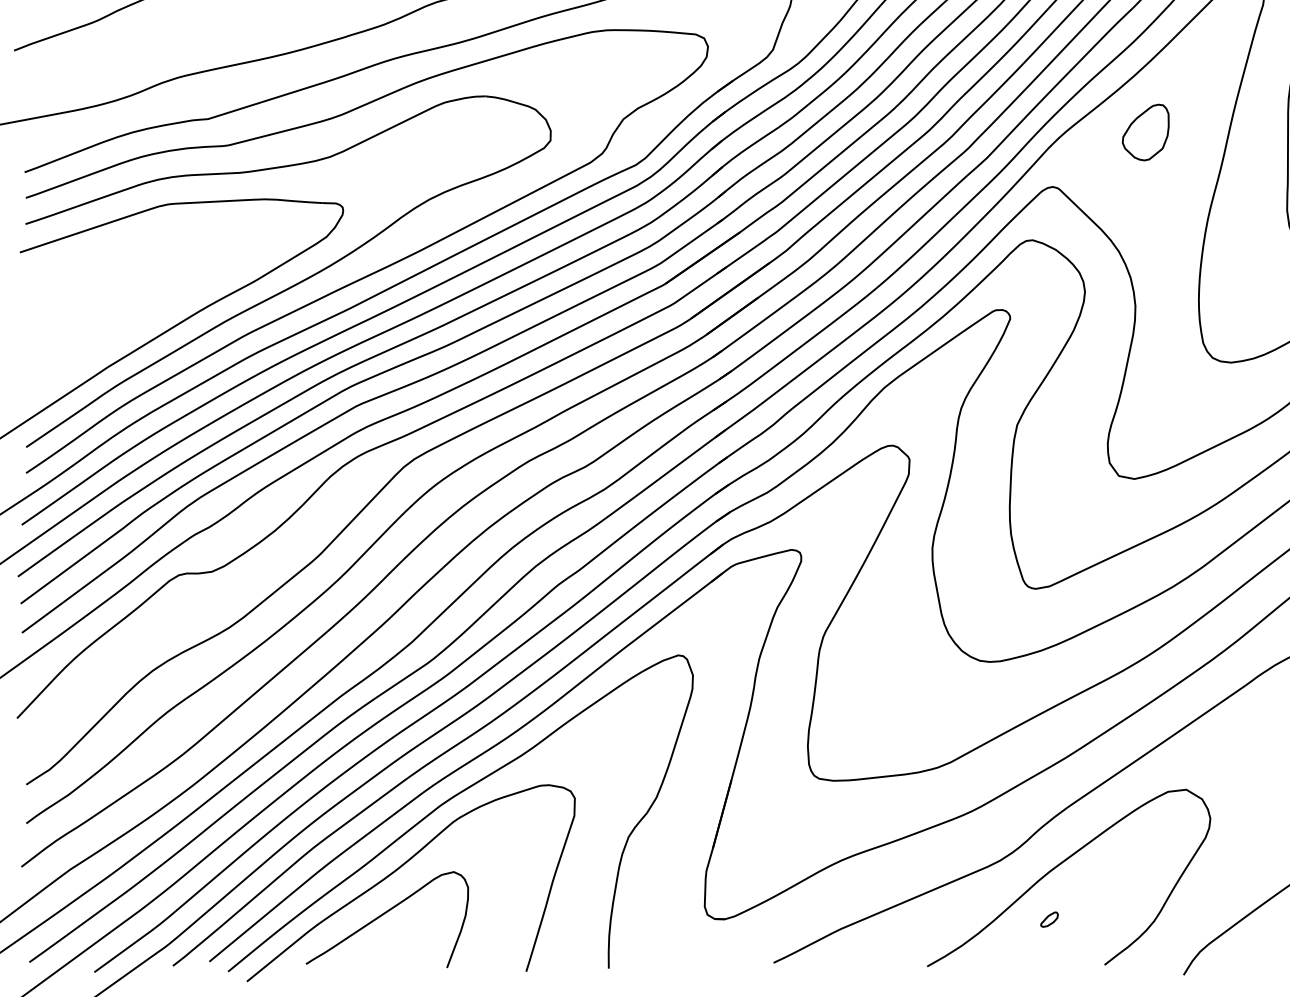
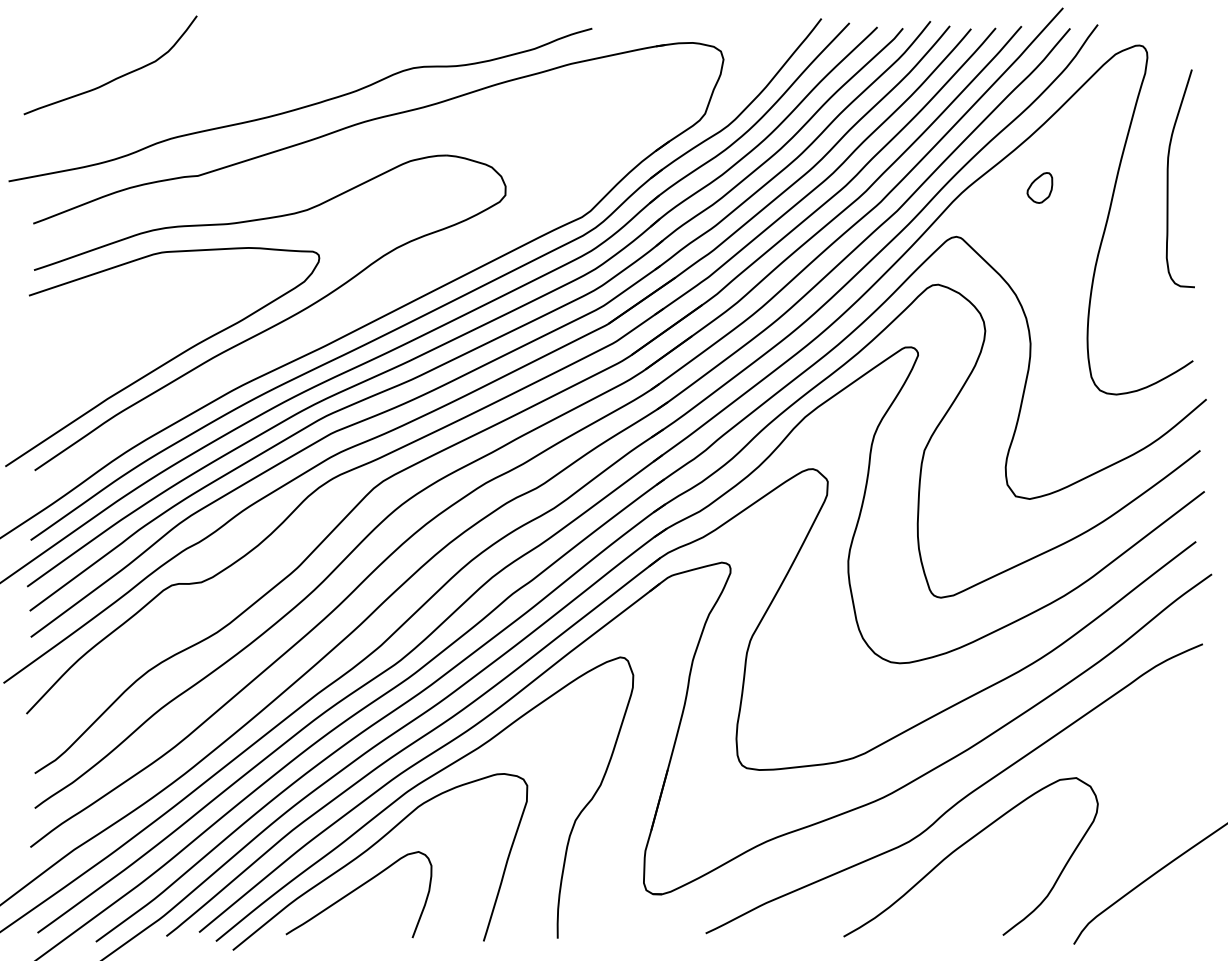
part: (1145, 132) -> (1039, 187), size x0.6
curve: (376, 270) -> (349, 311), removed
part: (1049, 919) -> (953, 894), removed

